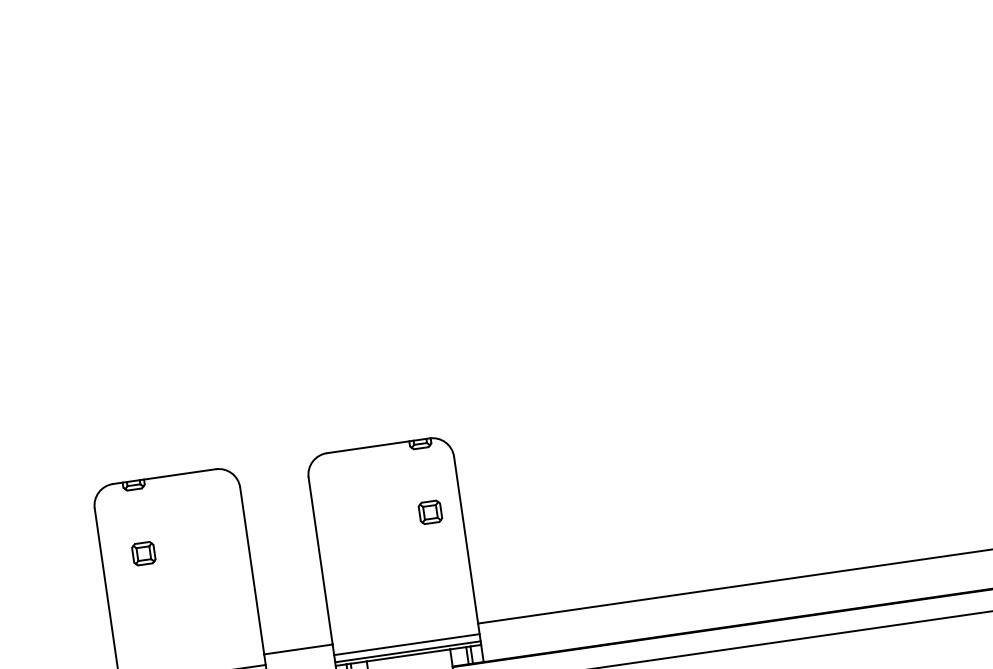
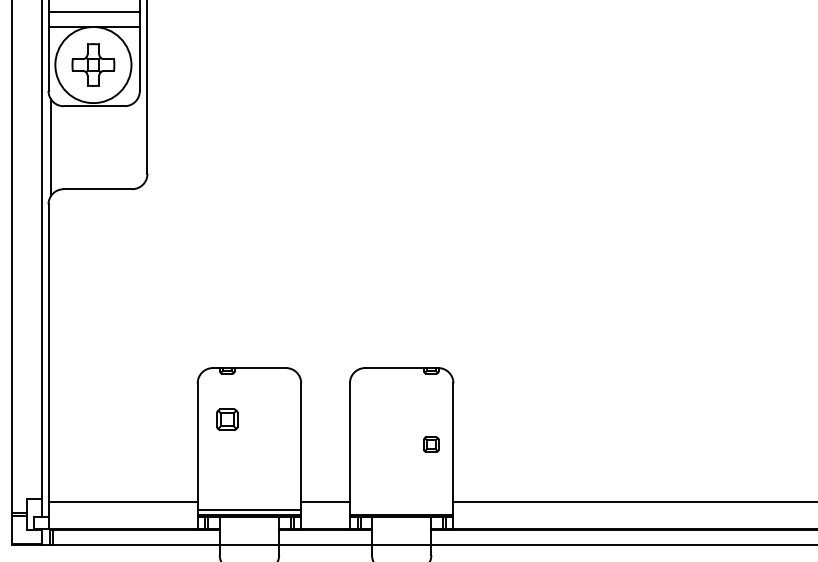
part: (430, 512) -> (431, 444), moved
part: (143, 553) -> (227, 419), size x1.4
line: (406, 644) -> (401, 509), removed

